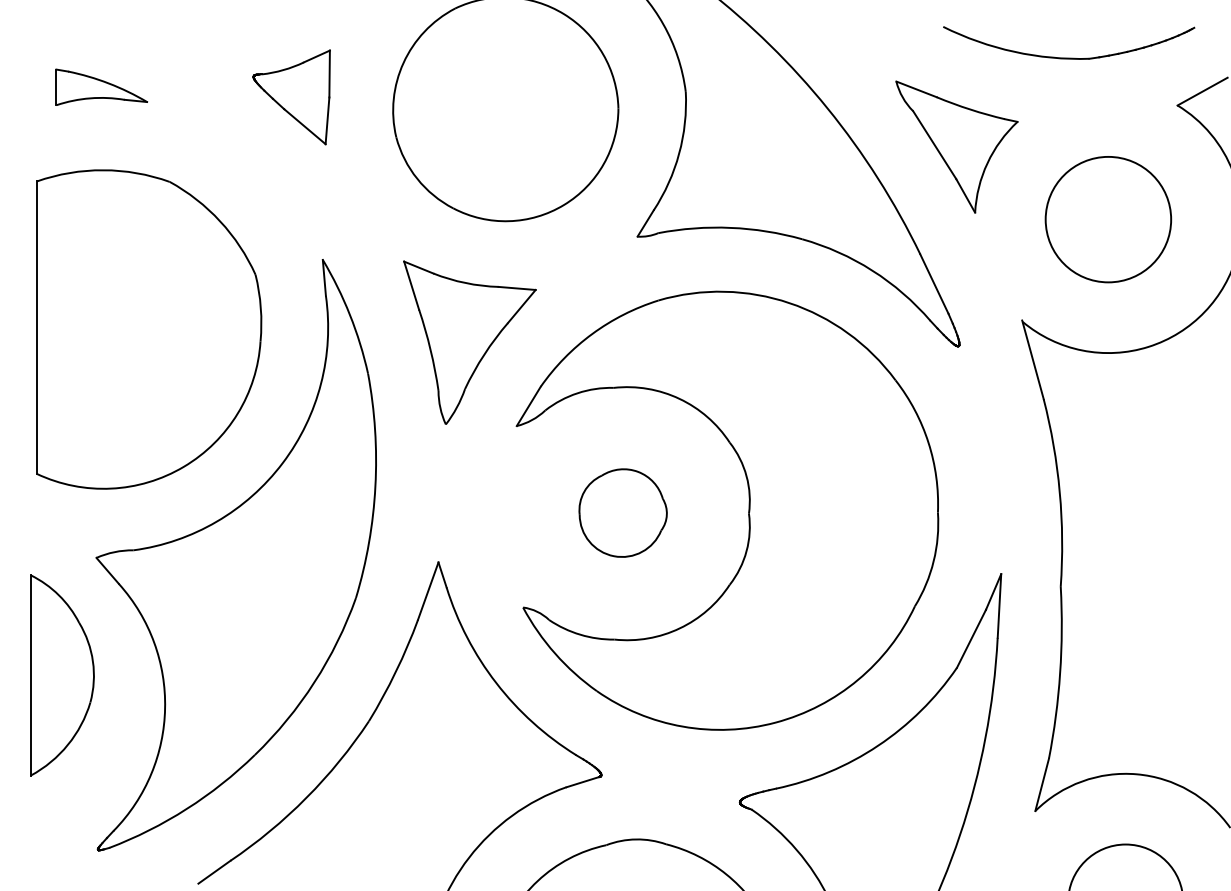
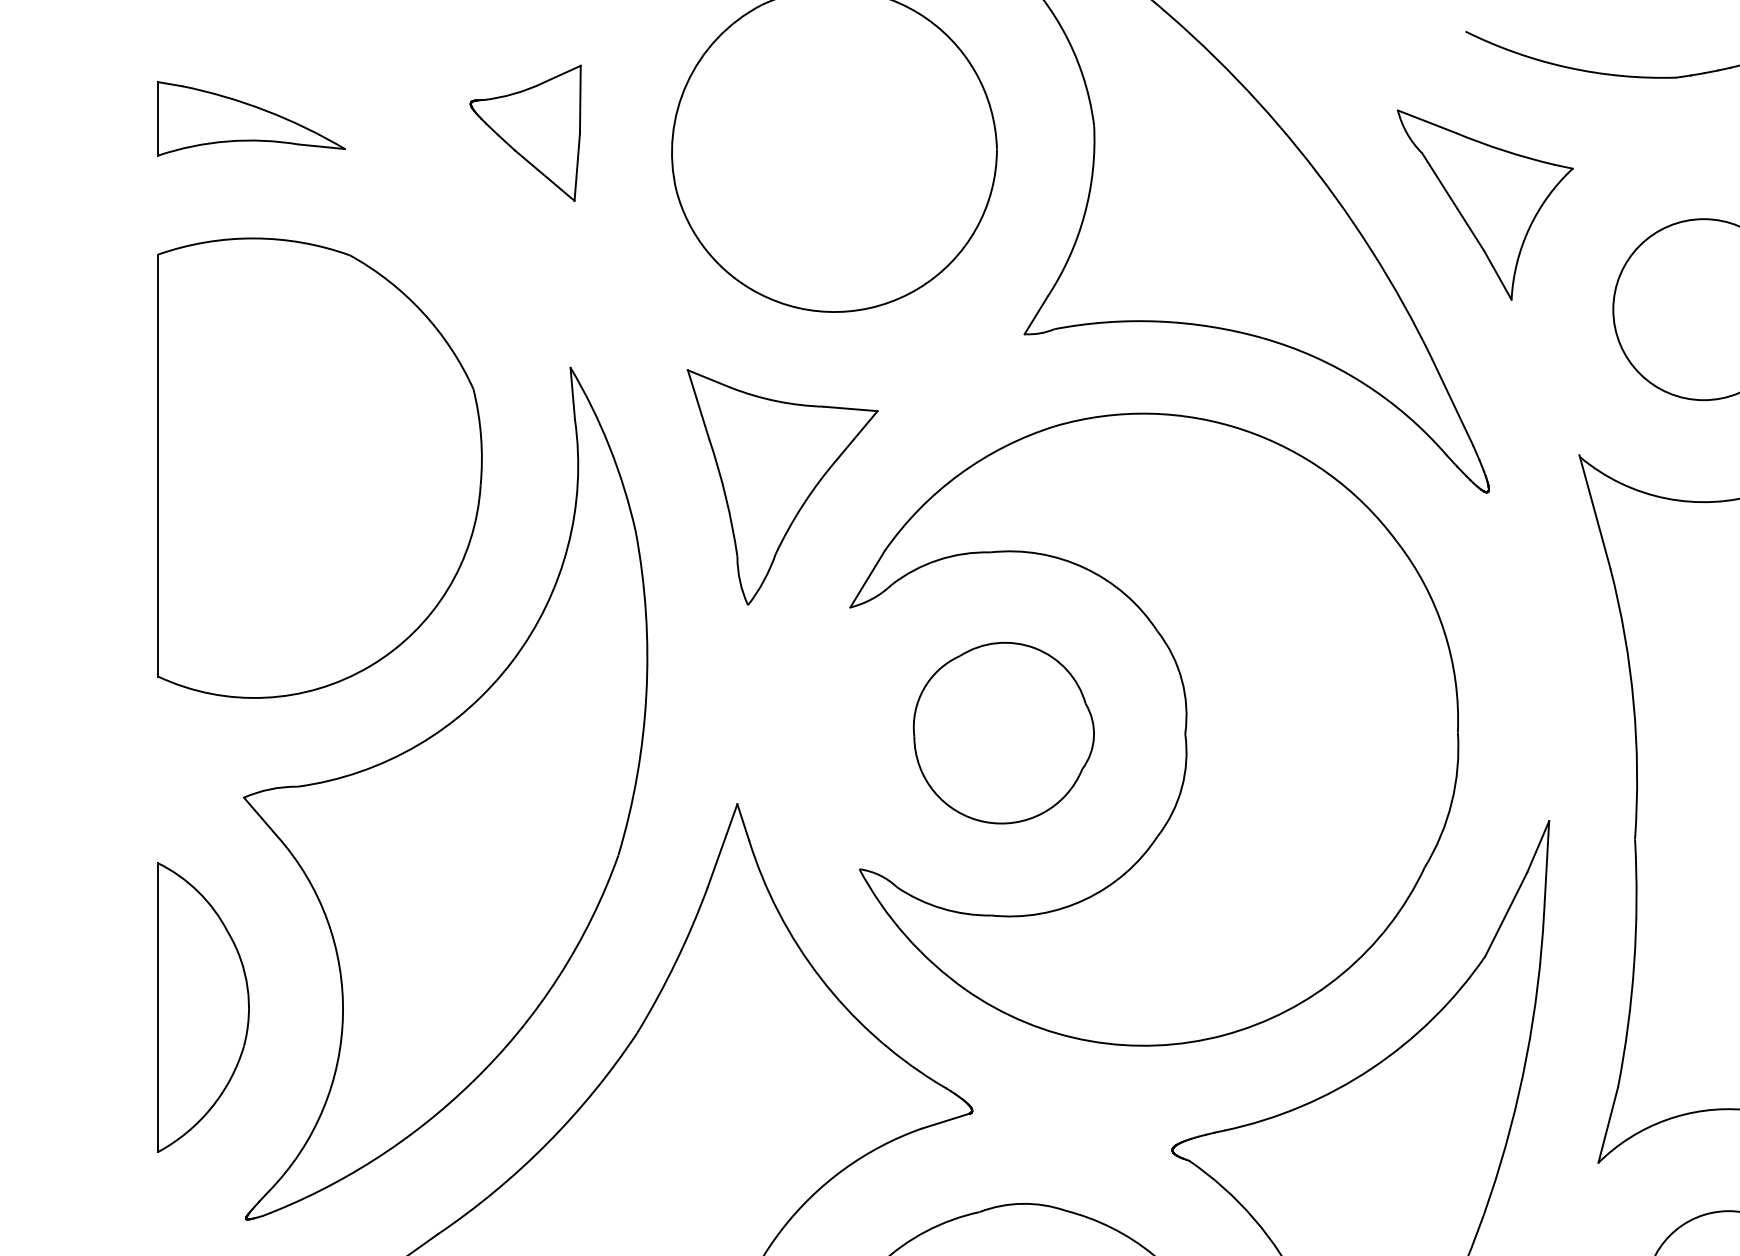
part: (101, 87) -> (251, 119), size x1.43
part: (622, 512) -> (1002, 732), size x1.43
part: (62, 675) -> (203, 1007), moved

